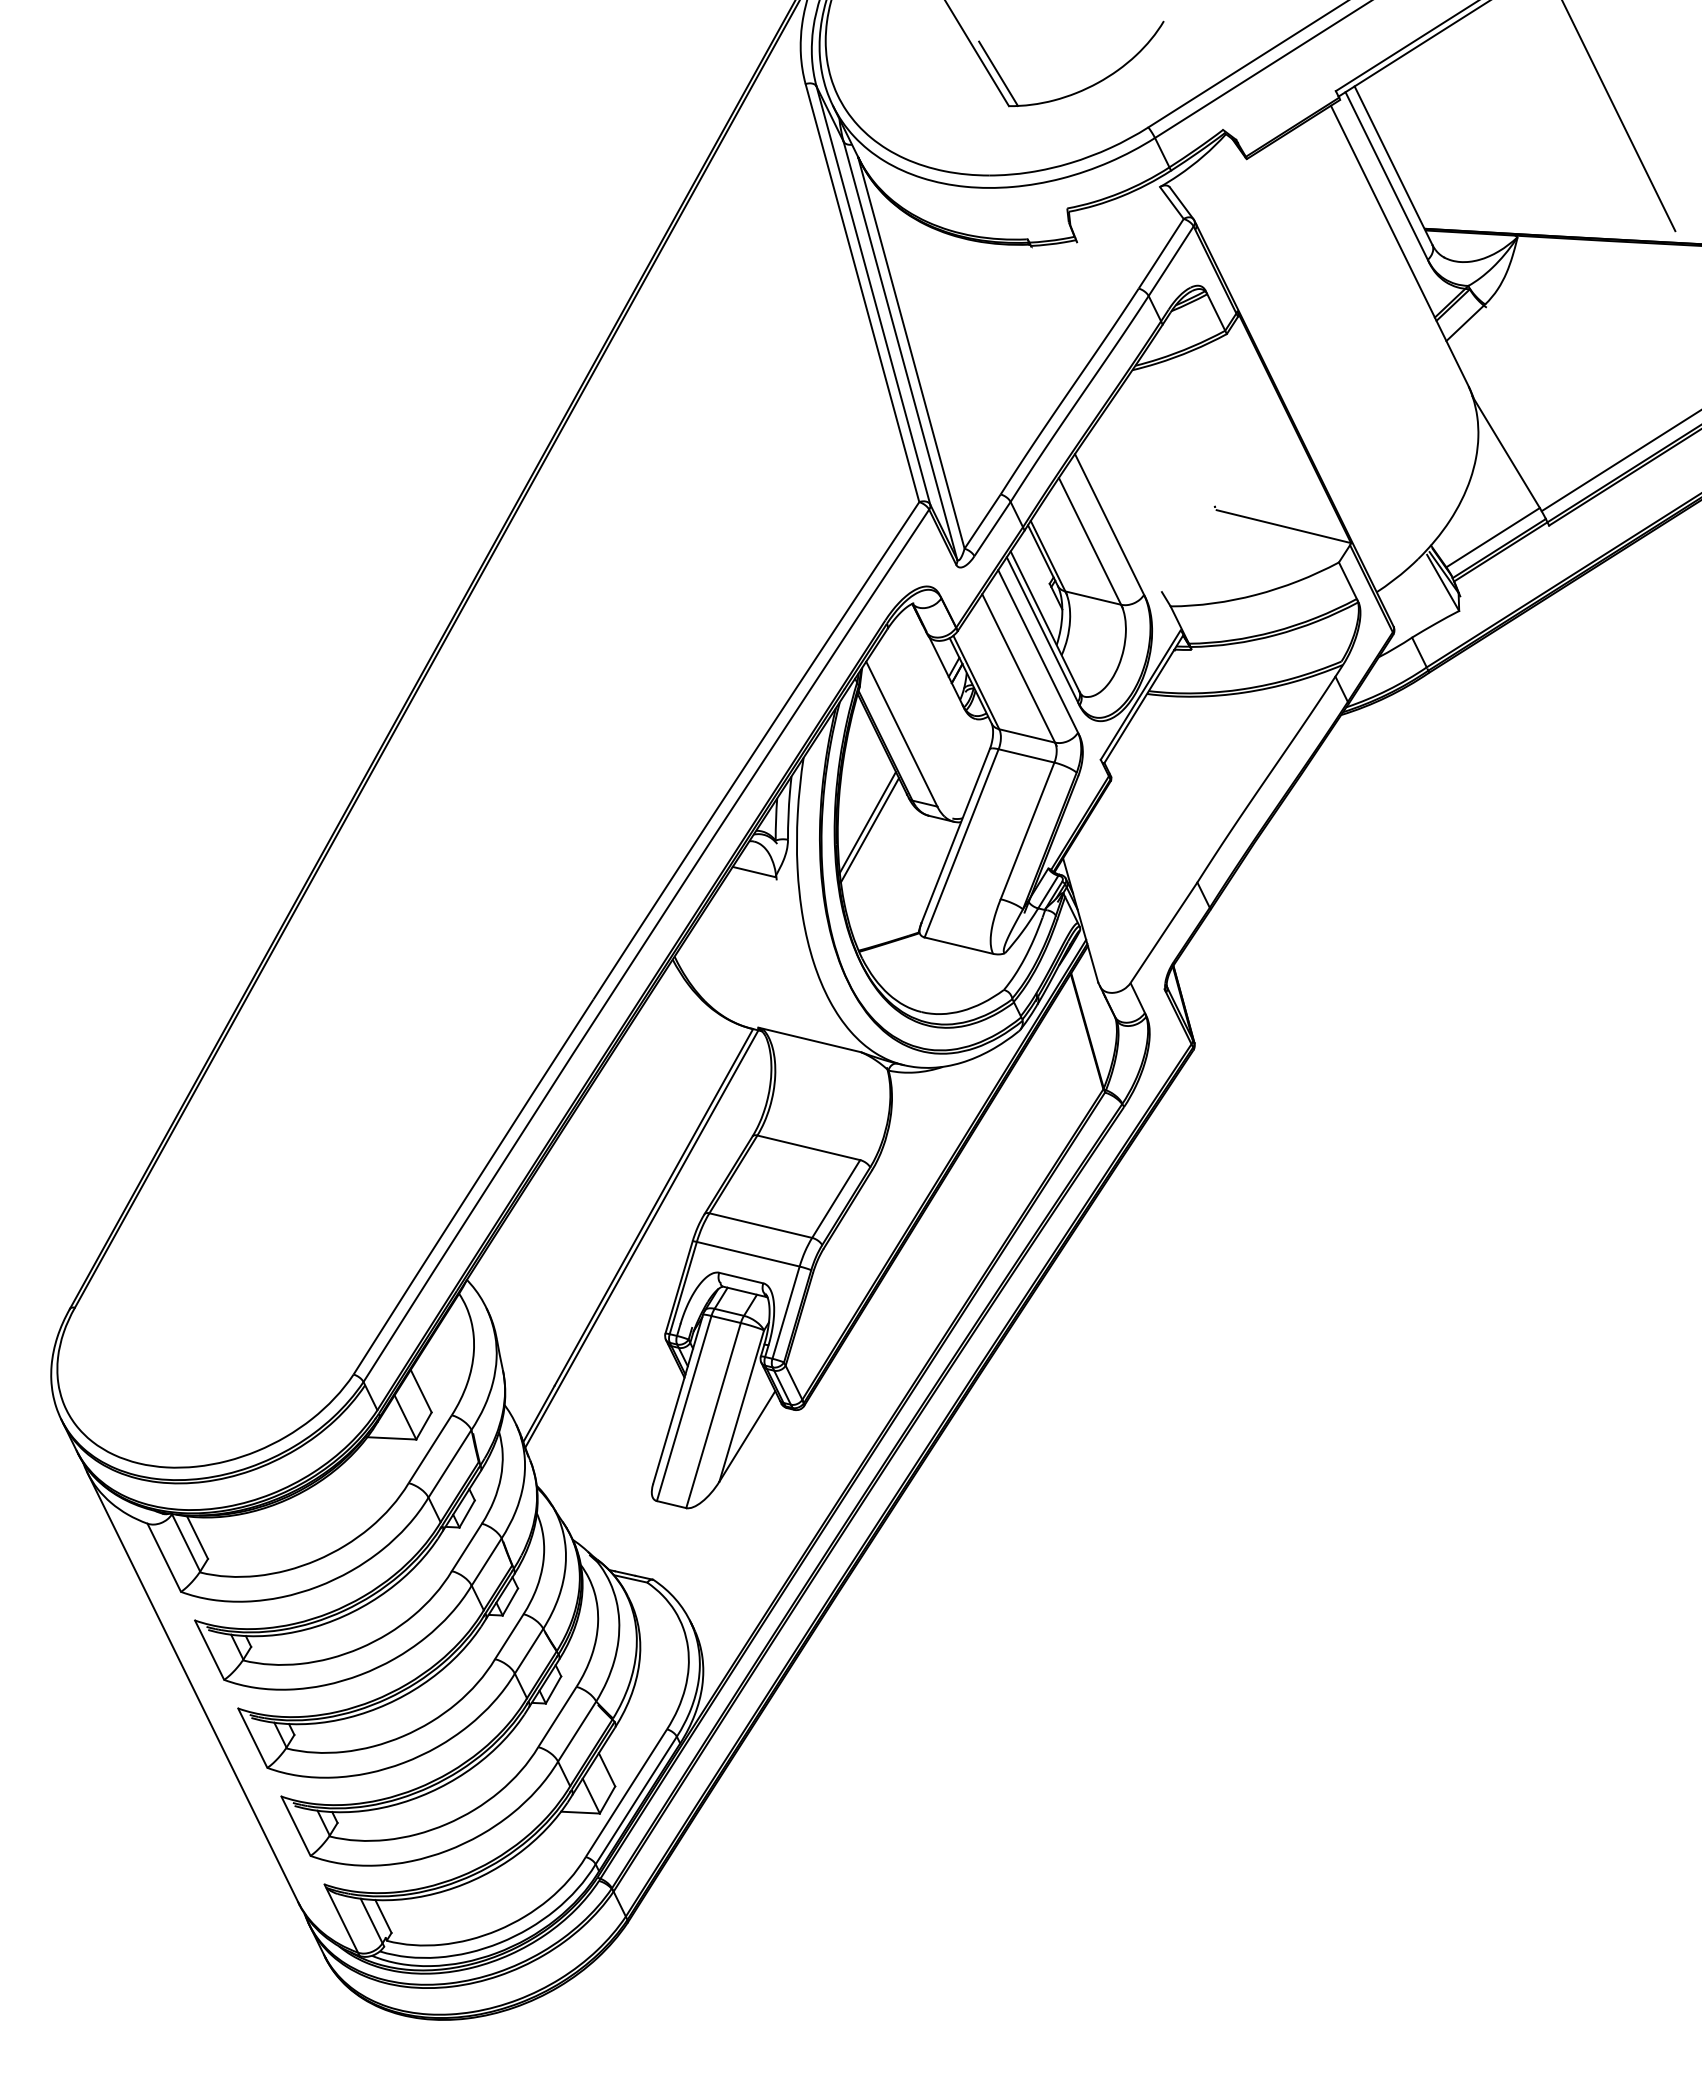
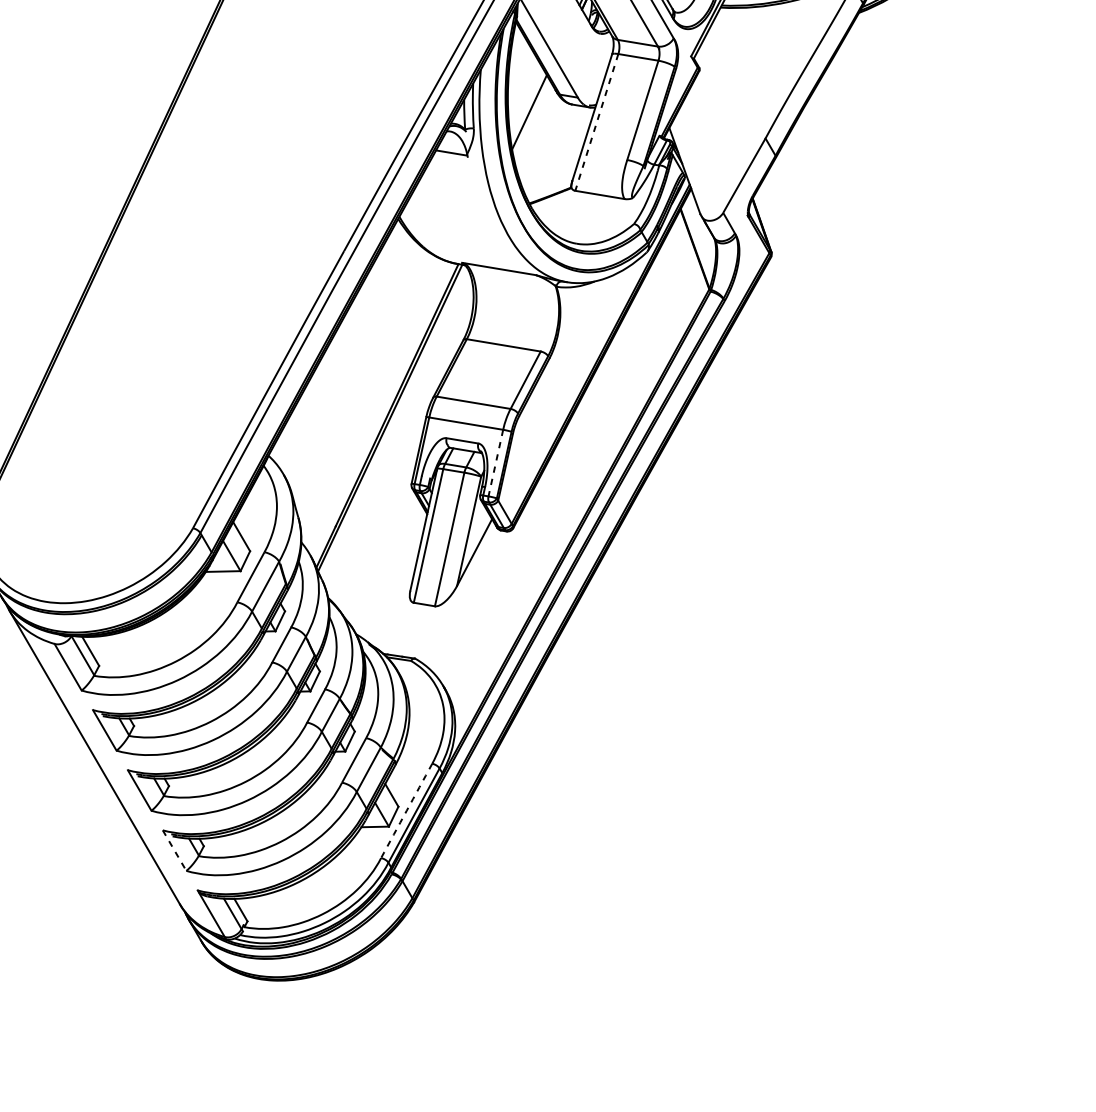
line: (869, 830) -> (531, 117), removed
line: (961, 843) -> (596, 122), solid -> dashed
line: (785, 1313) -> (495, 463), solid -> dashed
arc: (626, 1793) -> (406, 811), solid -> dashed
line: (296, 1826) -> (174, 850), solid -> dashed

